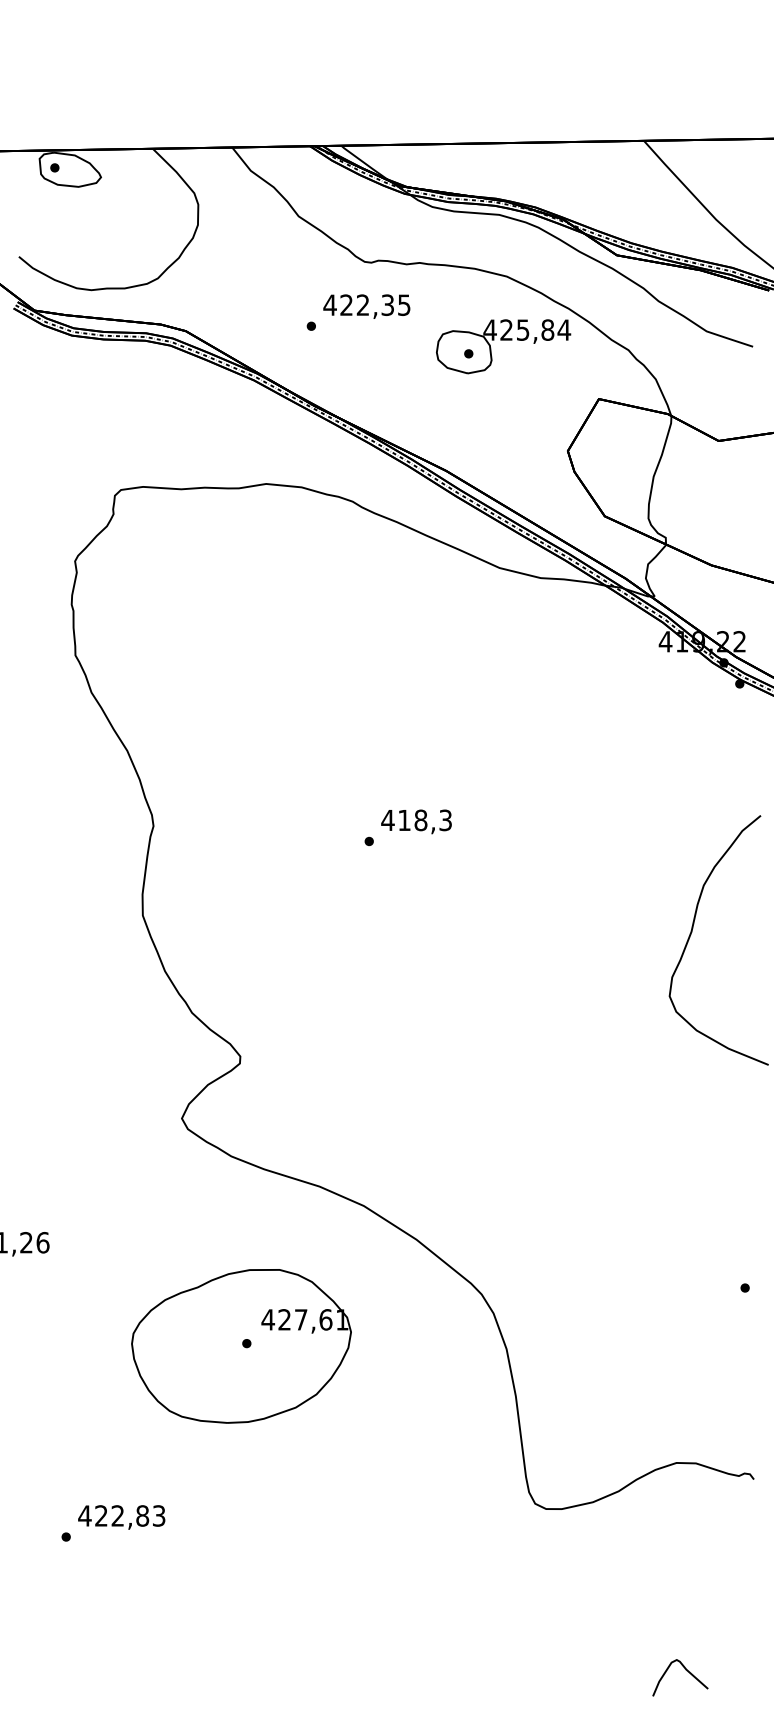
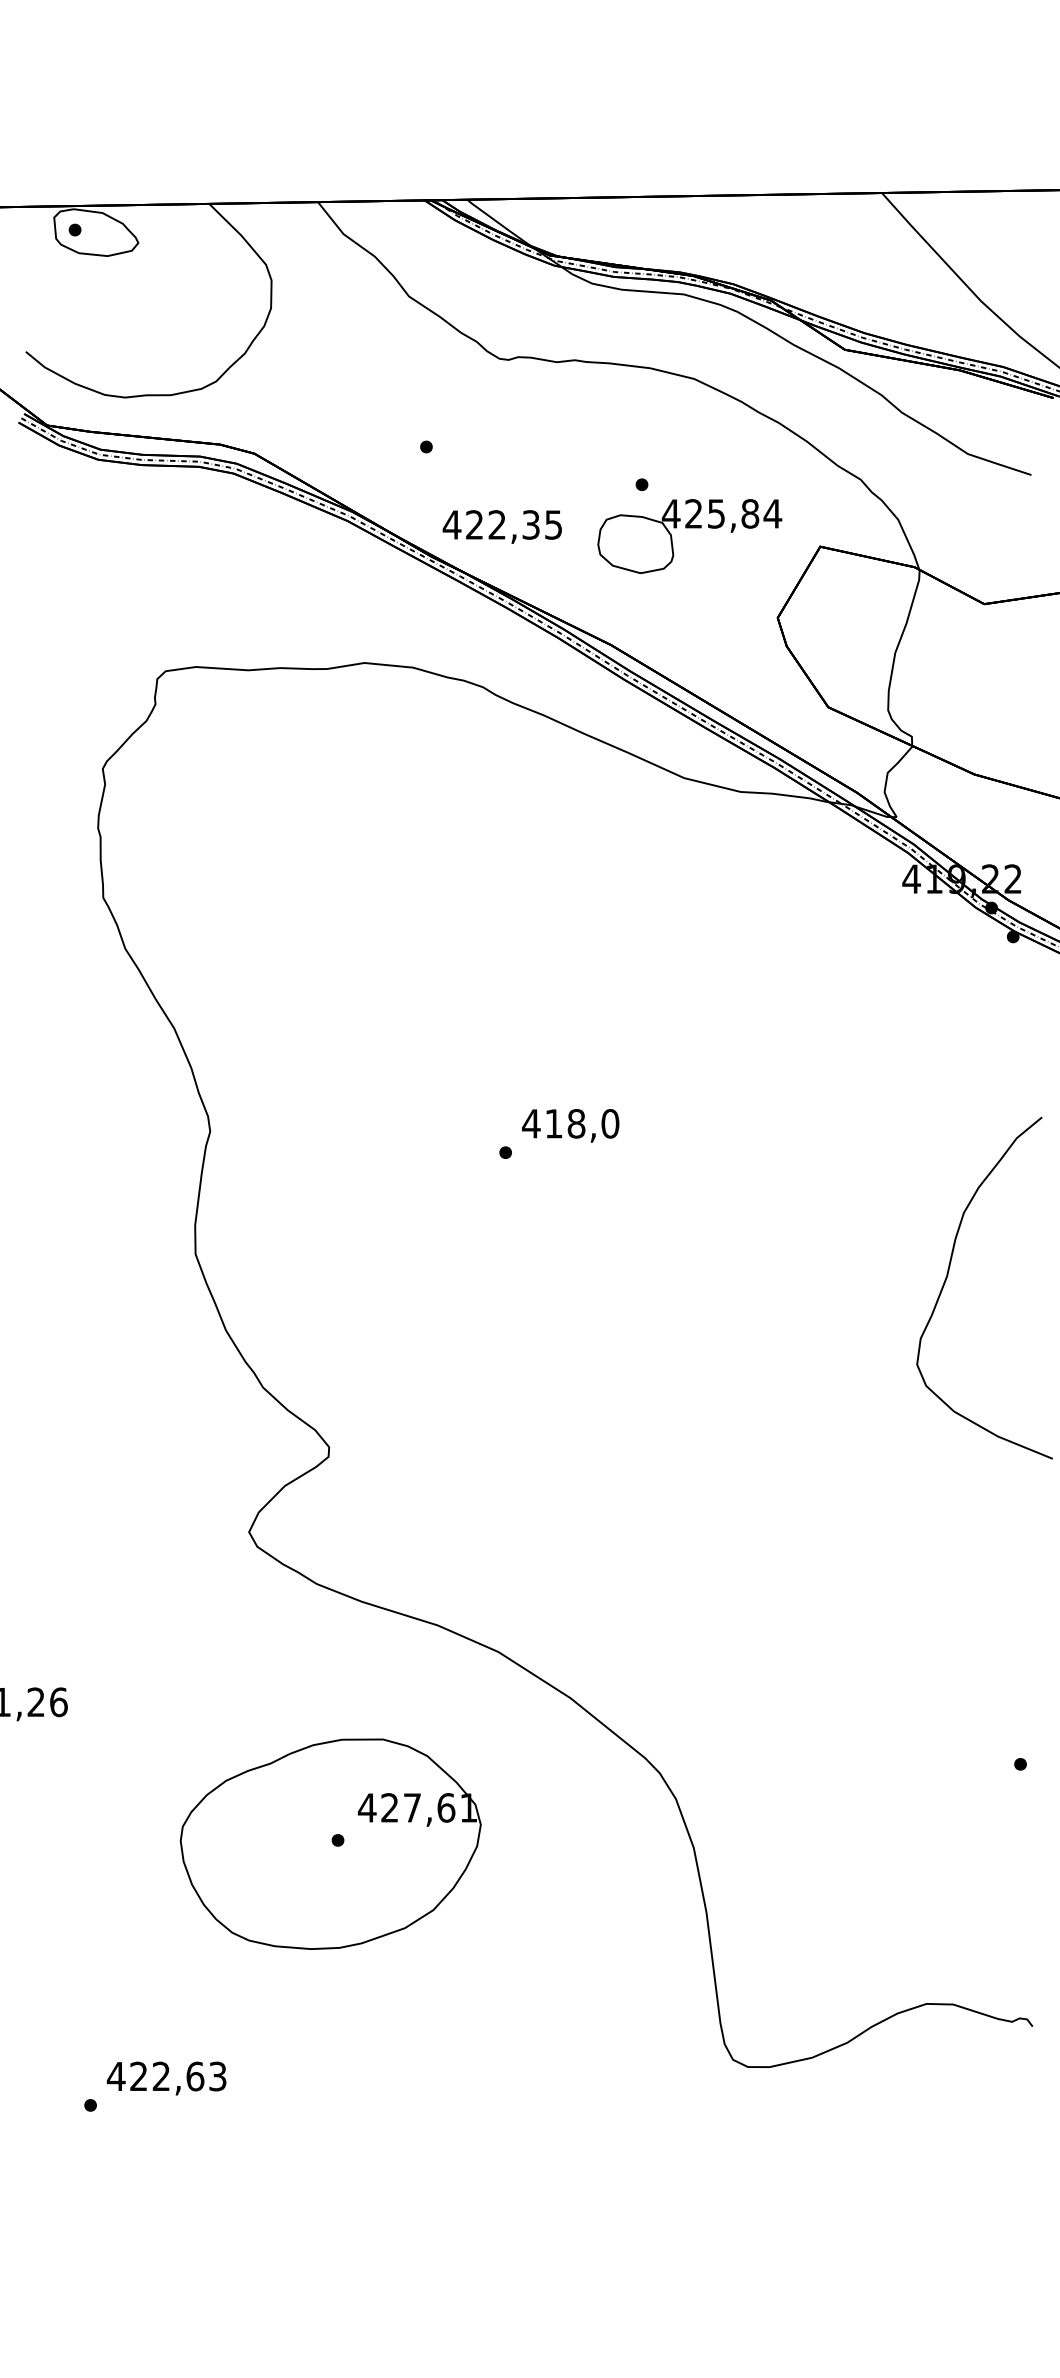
text: (366, 306) -> (501, 526), moved
part: (503, 346) -> (689, 536), moved
text: (445, 820) -> (610, 1123), 418,3 -> 418,0
text: (142, 1515) -> (195, 2075), 422,83 -> 422,63
curve: (686, 1671) -> (940, 2289), removed

